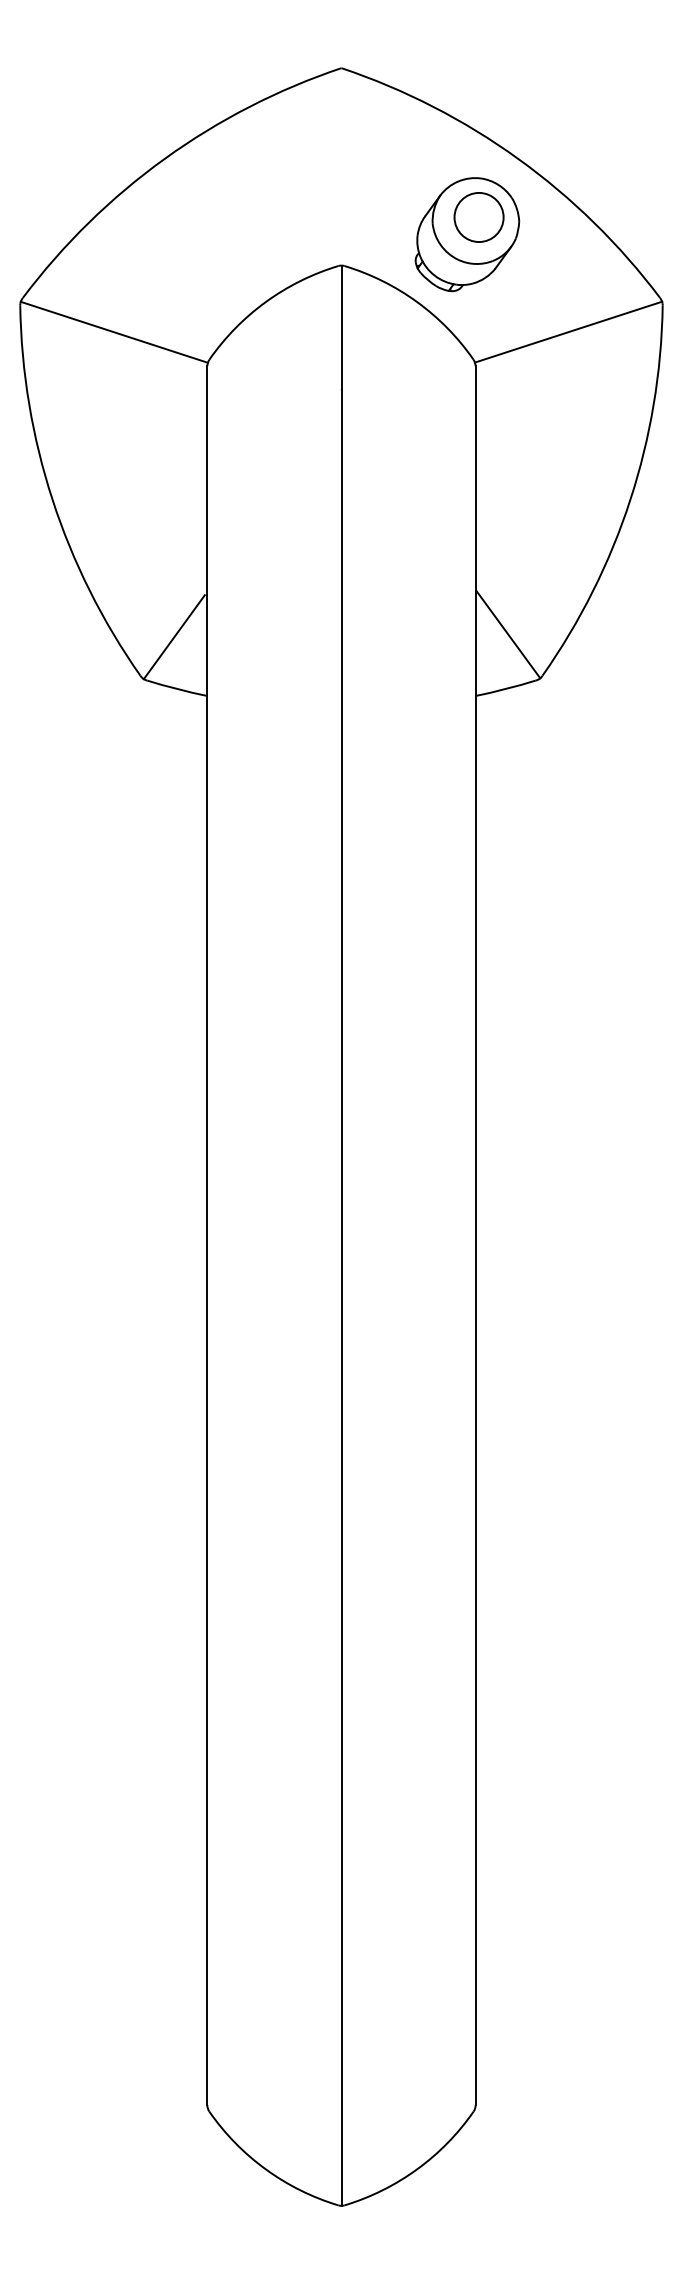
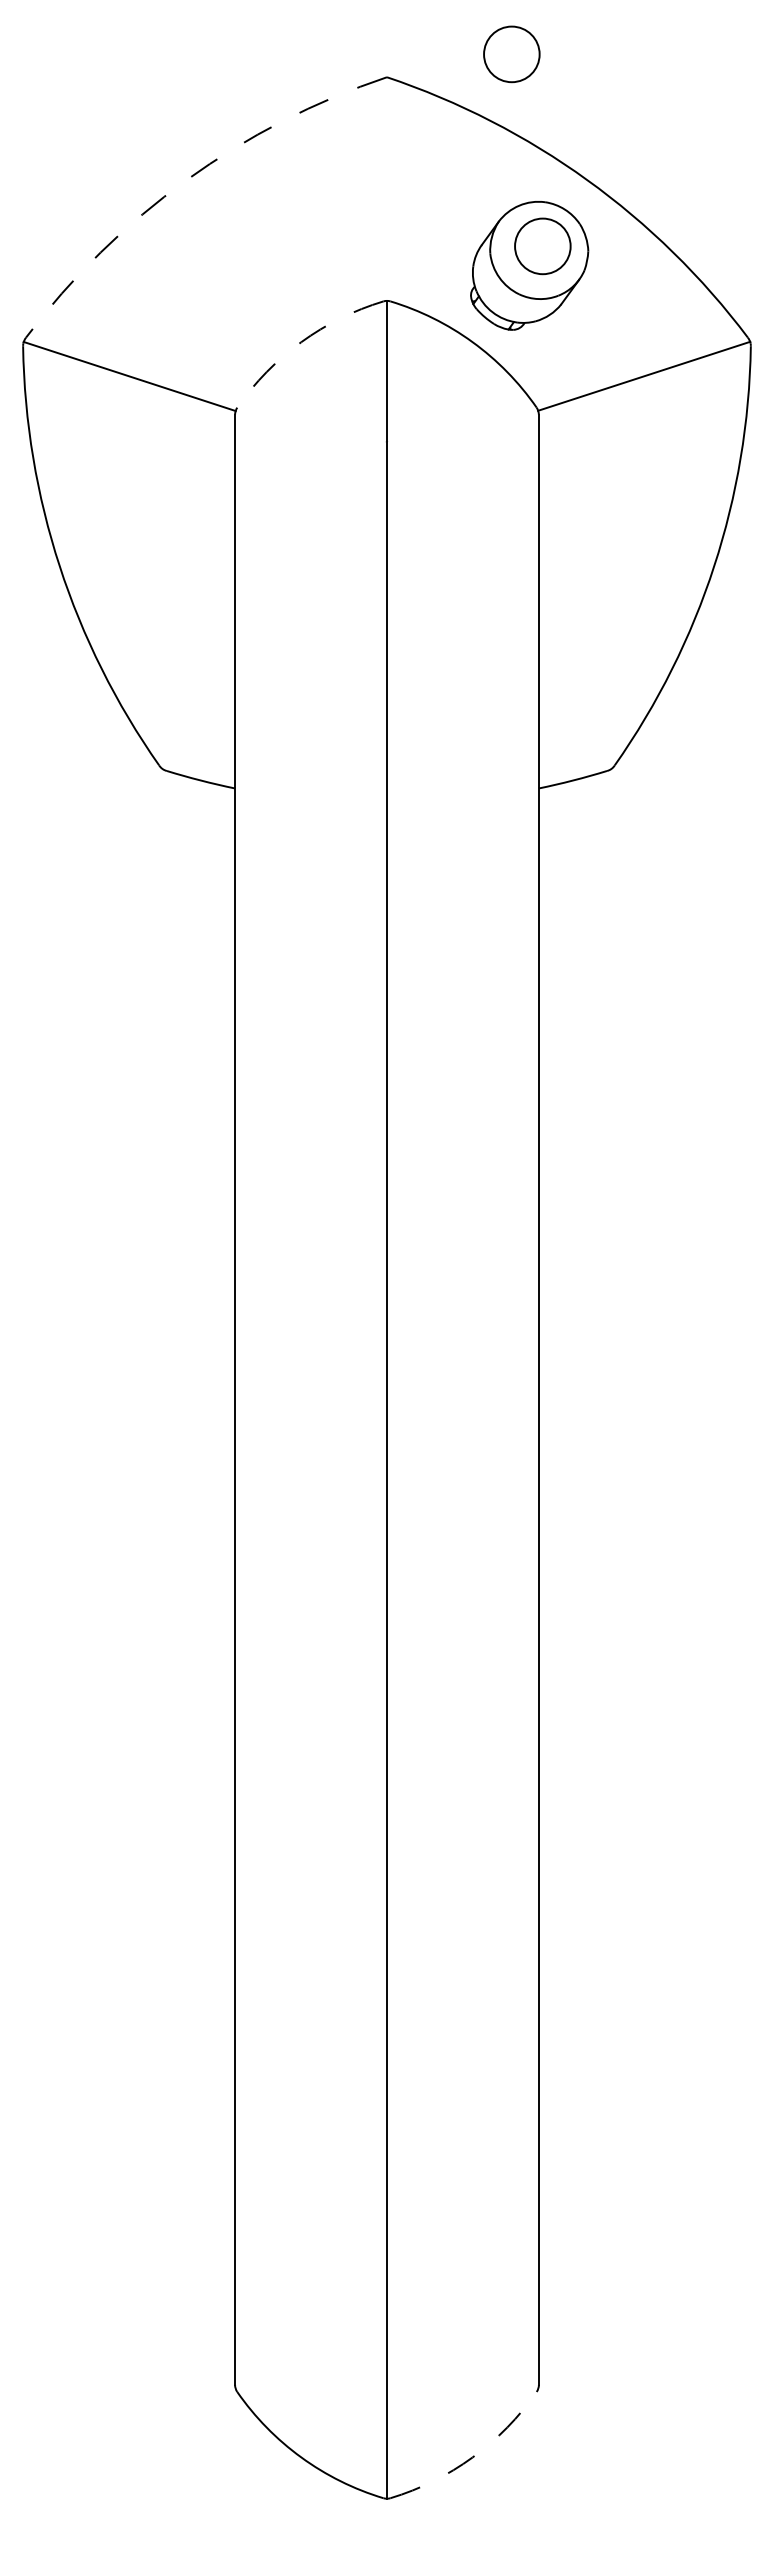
circle: (451, 48) -> (511, 54), added
arc: (164, 159) -> (186, 180), solid -> dashed
arc: (266, 302) -> (301, 342), solid -> dashed
line: (508, 634) -> (576, 718), removed
line: (174, 636) -> (197, 721), removed
arc: (416, 2169) -> (472, 2457), solid -> dashed

